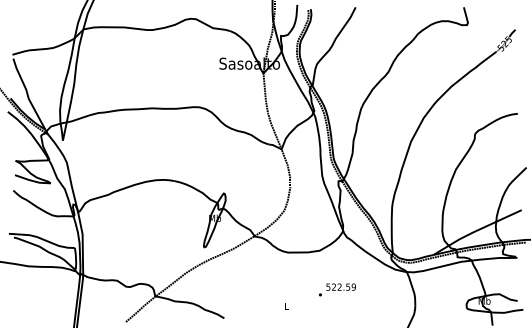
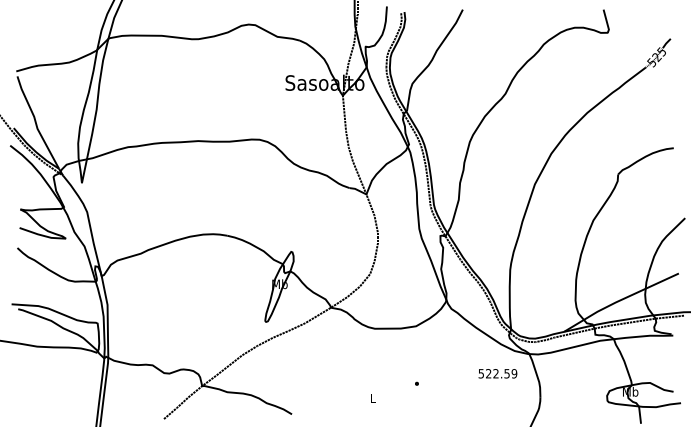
text: (340, 286) -> (497, 373), moved

